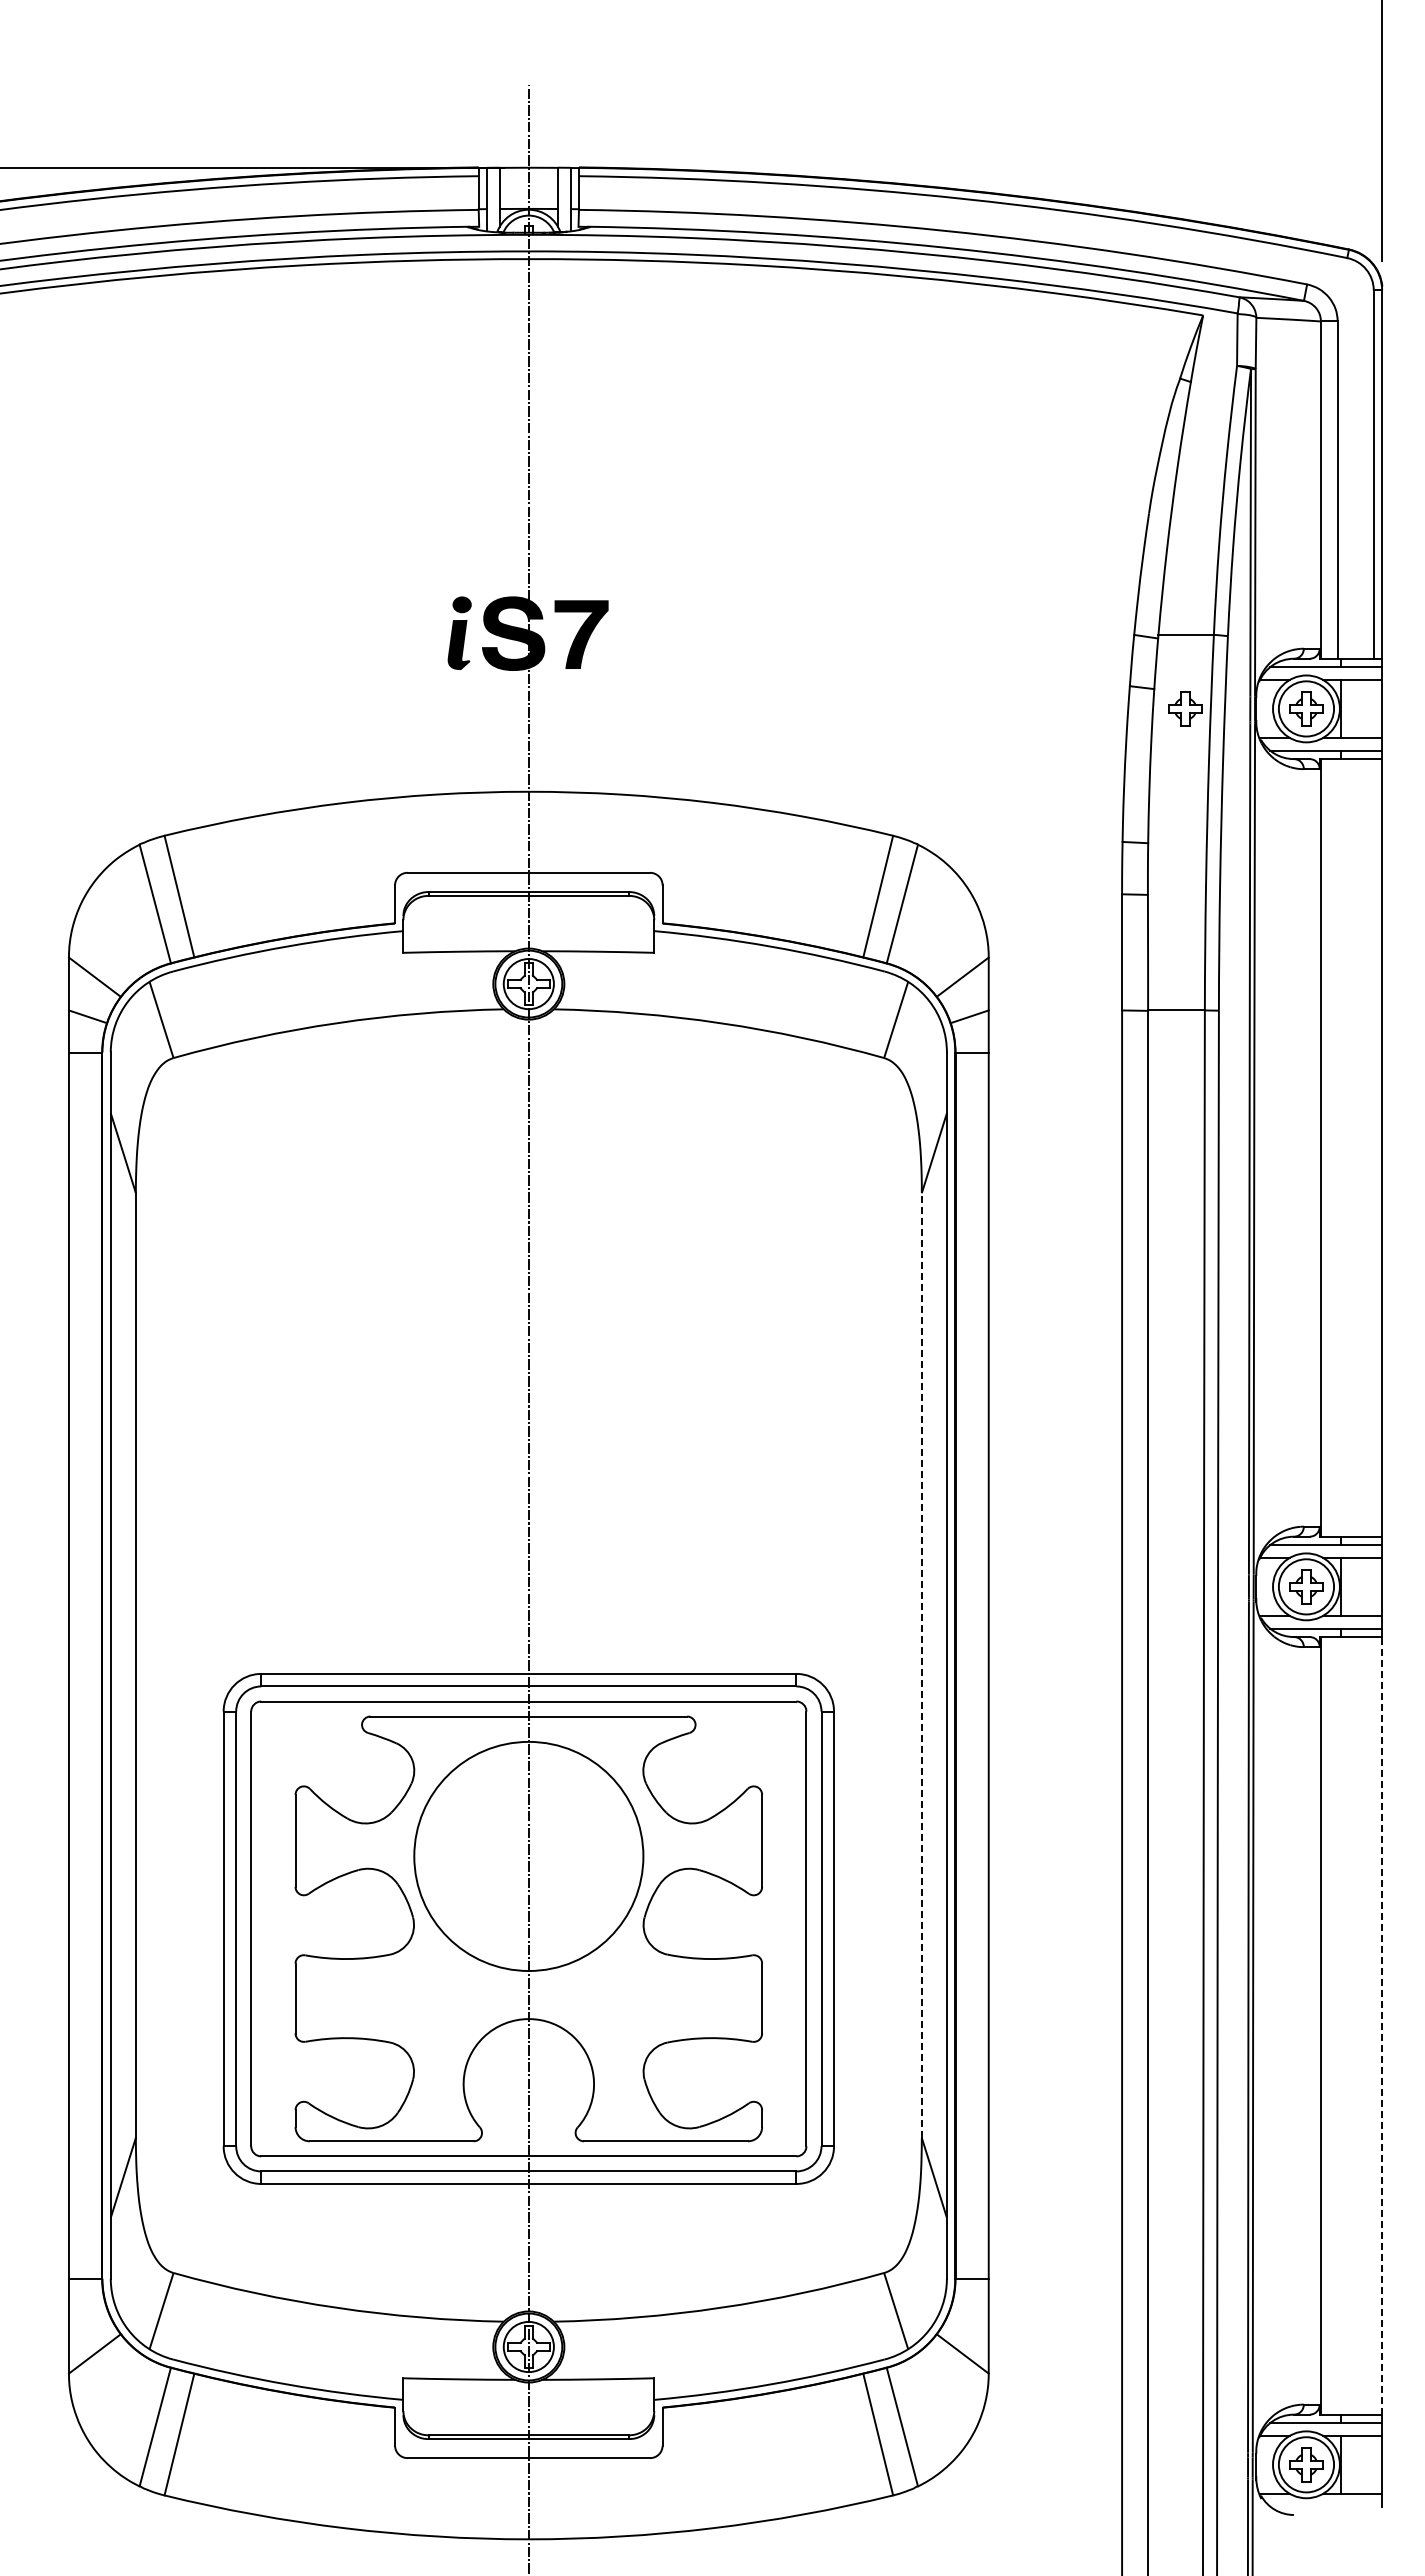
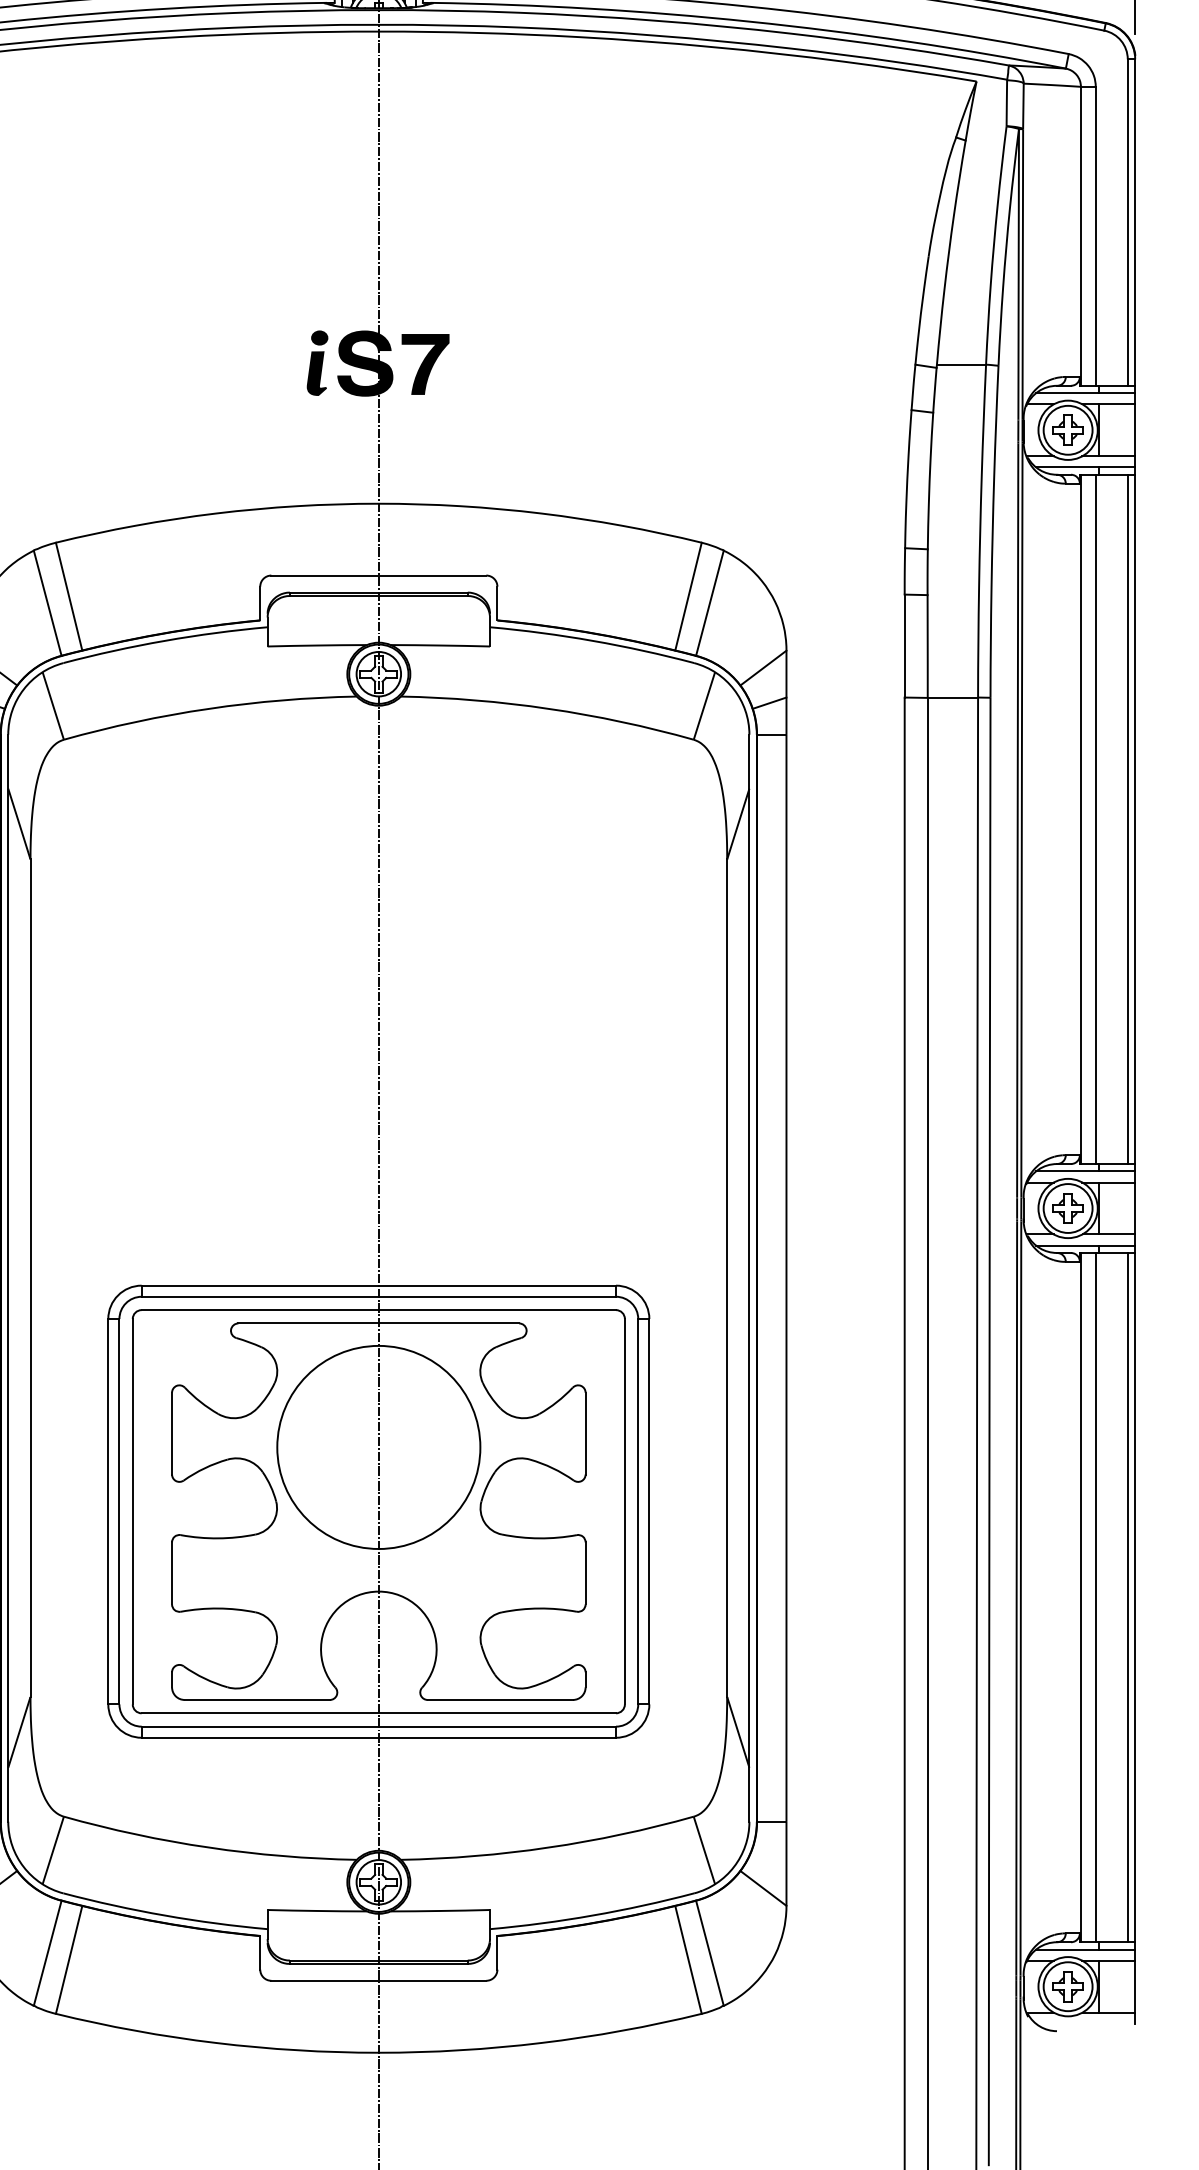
part: (1185, 708) -> (960, 429), removed
line: (1337, 1147) -> (1095, 819), added
line: (1373, 1147) -> (1127, 819), added
line: (921, 1665) -> (726, 1278), dashed -> solid
line: (1337, 2025) -> (1095, 1597), added
line: (1373, 2025) -> (1127, 1597), added
line: (1382, 2025) -> (1135, 1597), dashed -> solid

